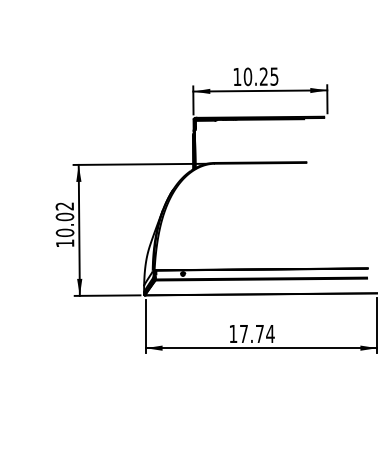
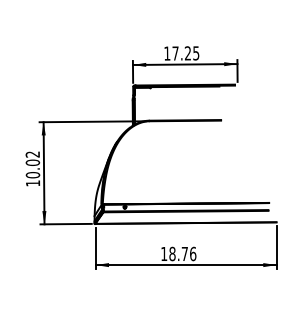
text: (247, 76) -> (175, 53), 10.25 -> 17.25
text: (256, 333) -> (182, 253), 17.74 -> 18.76

